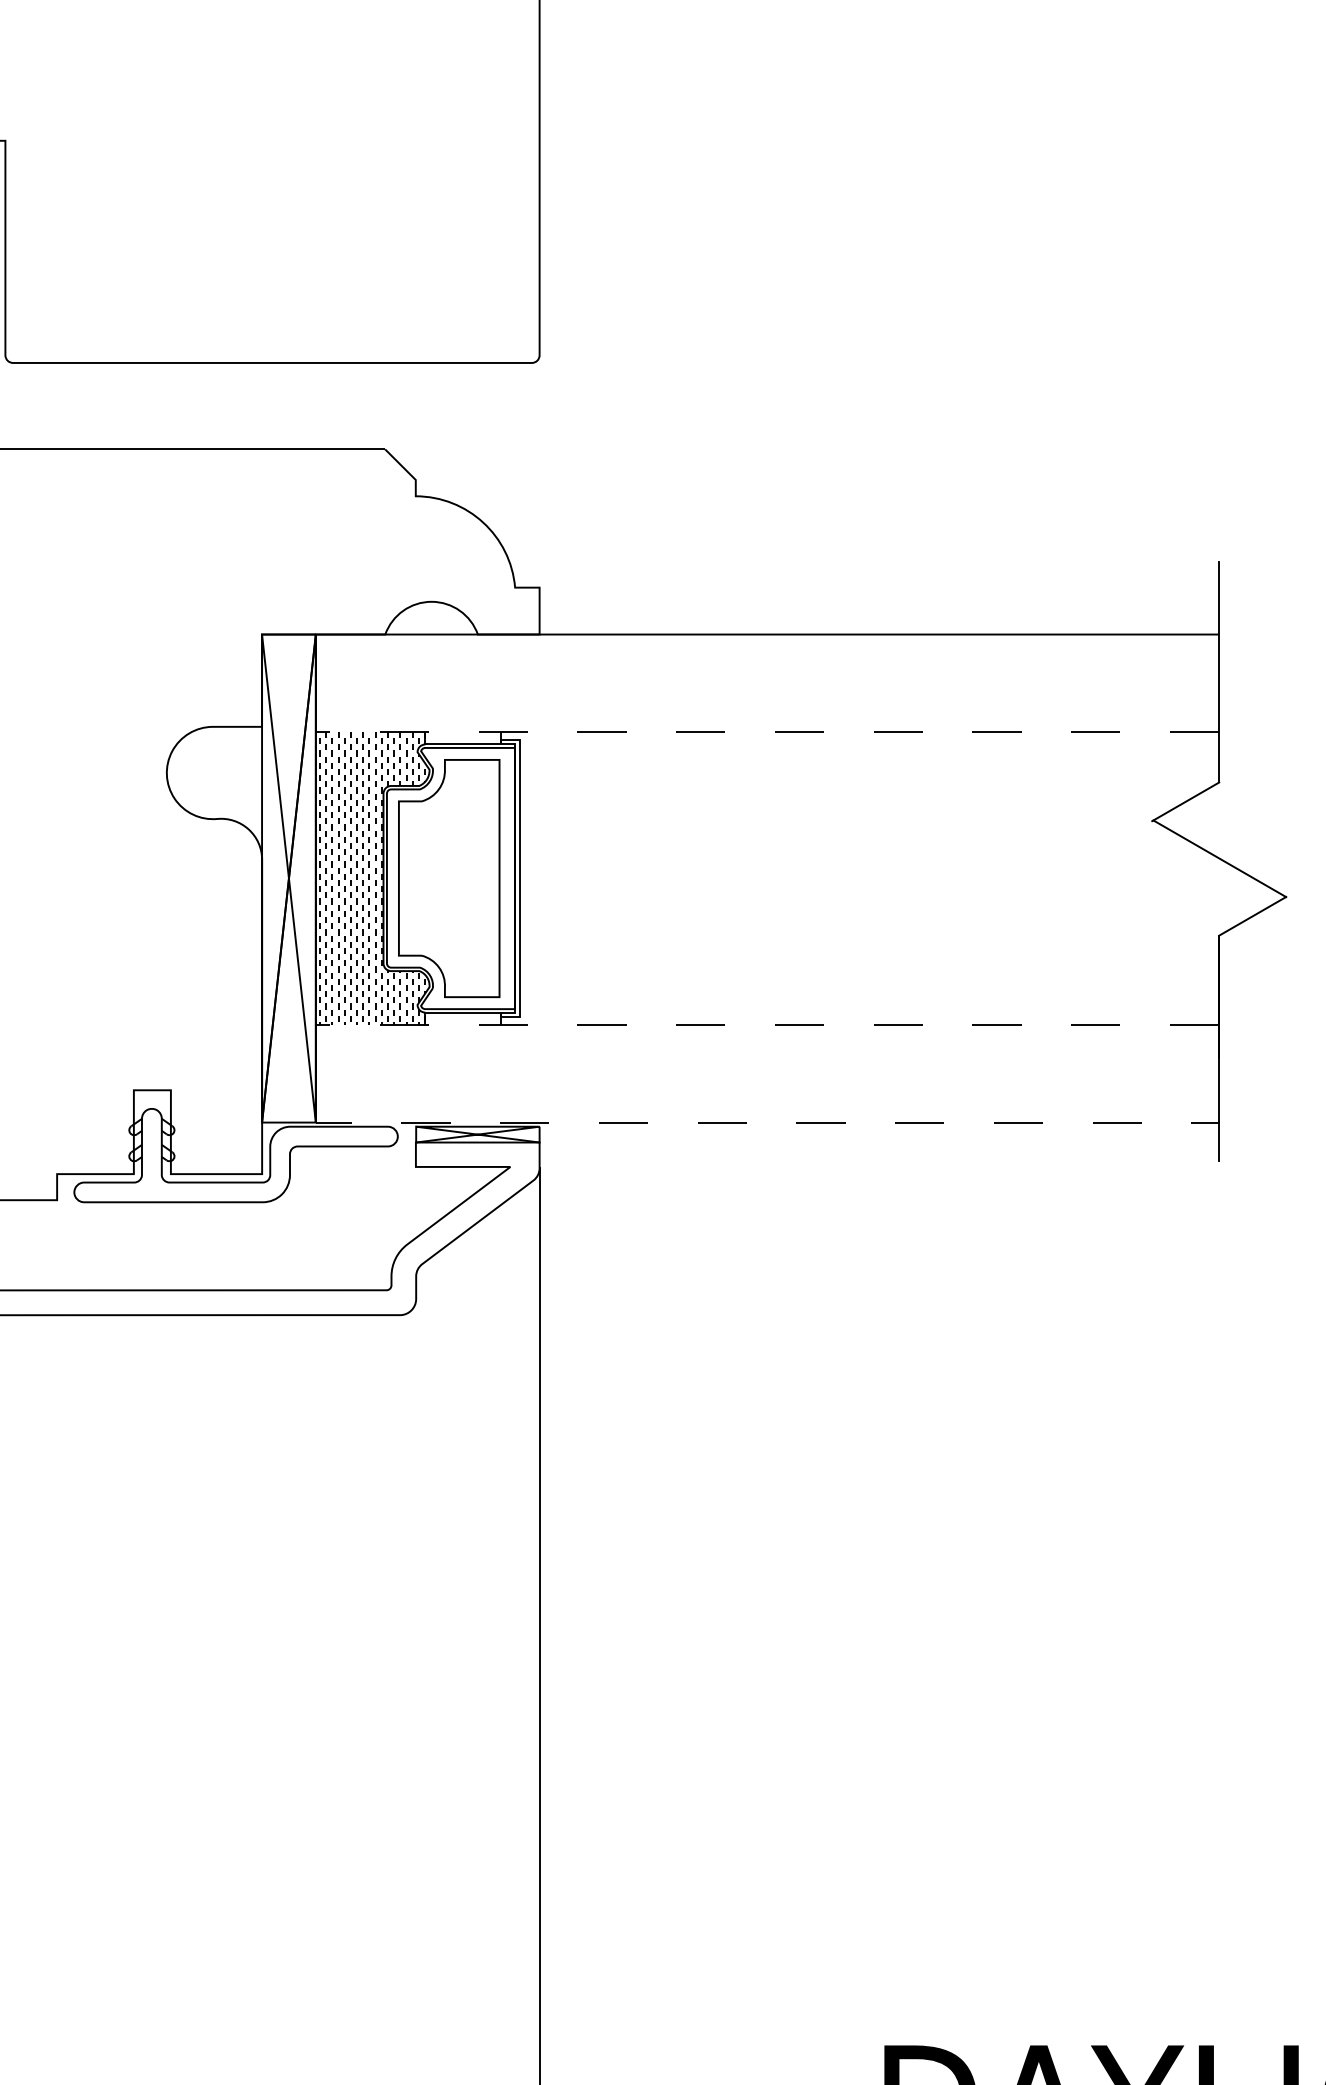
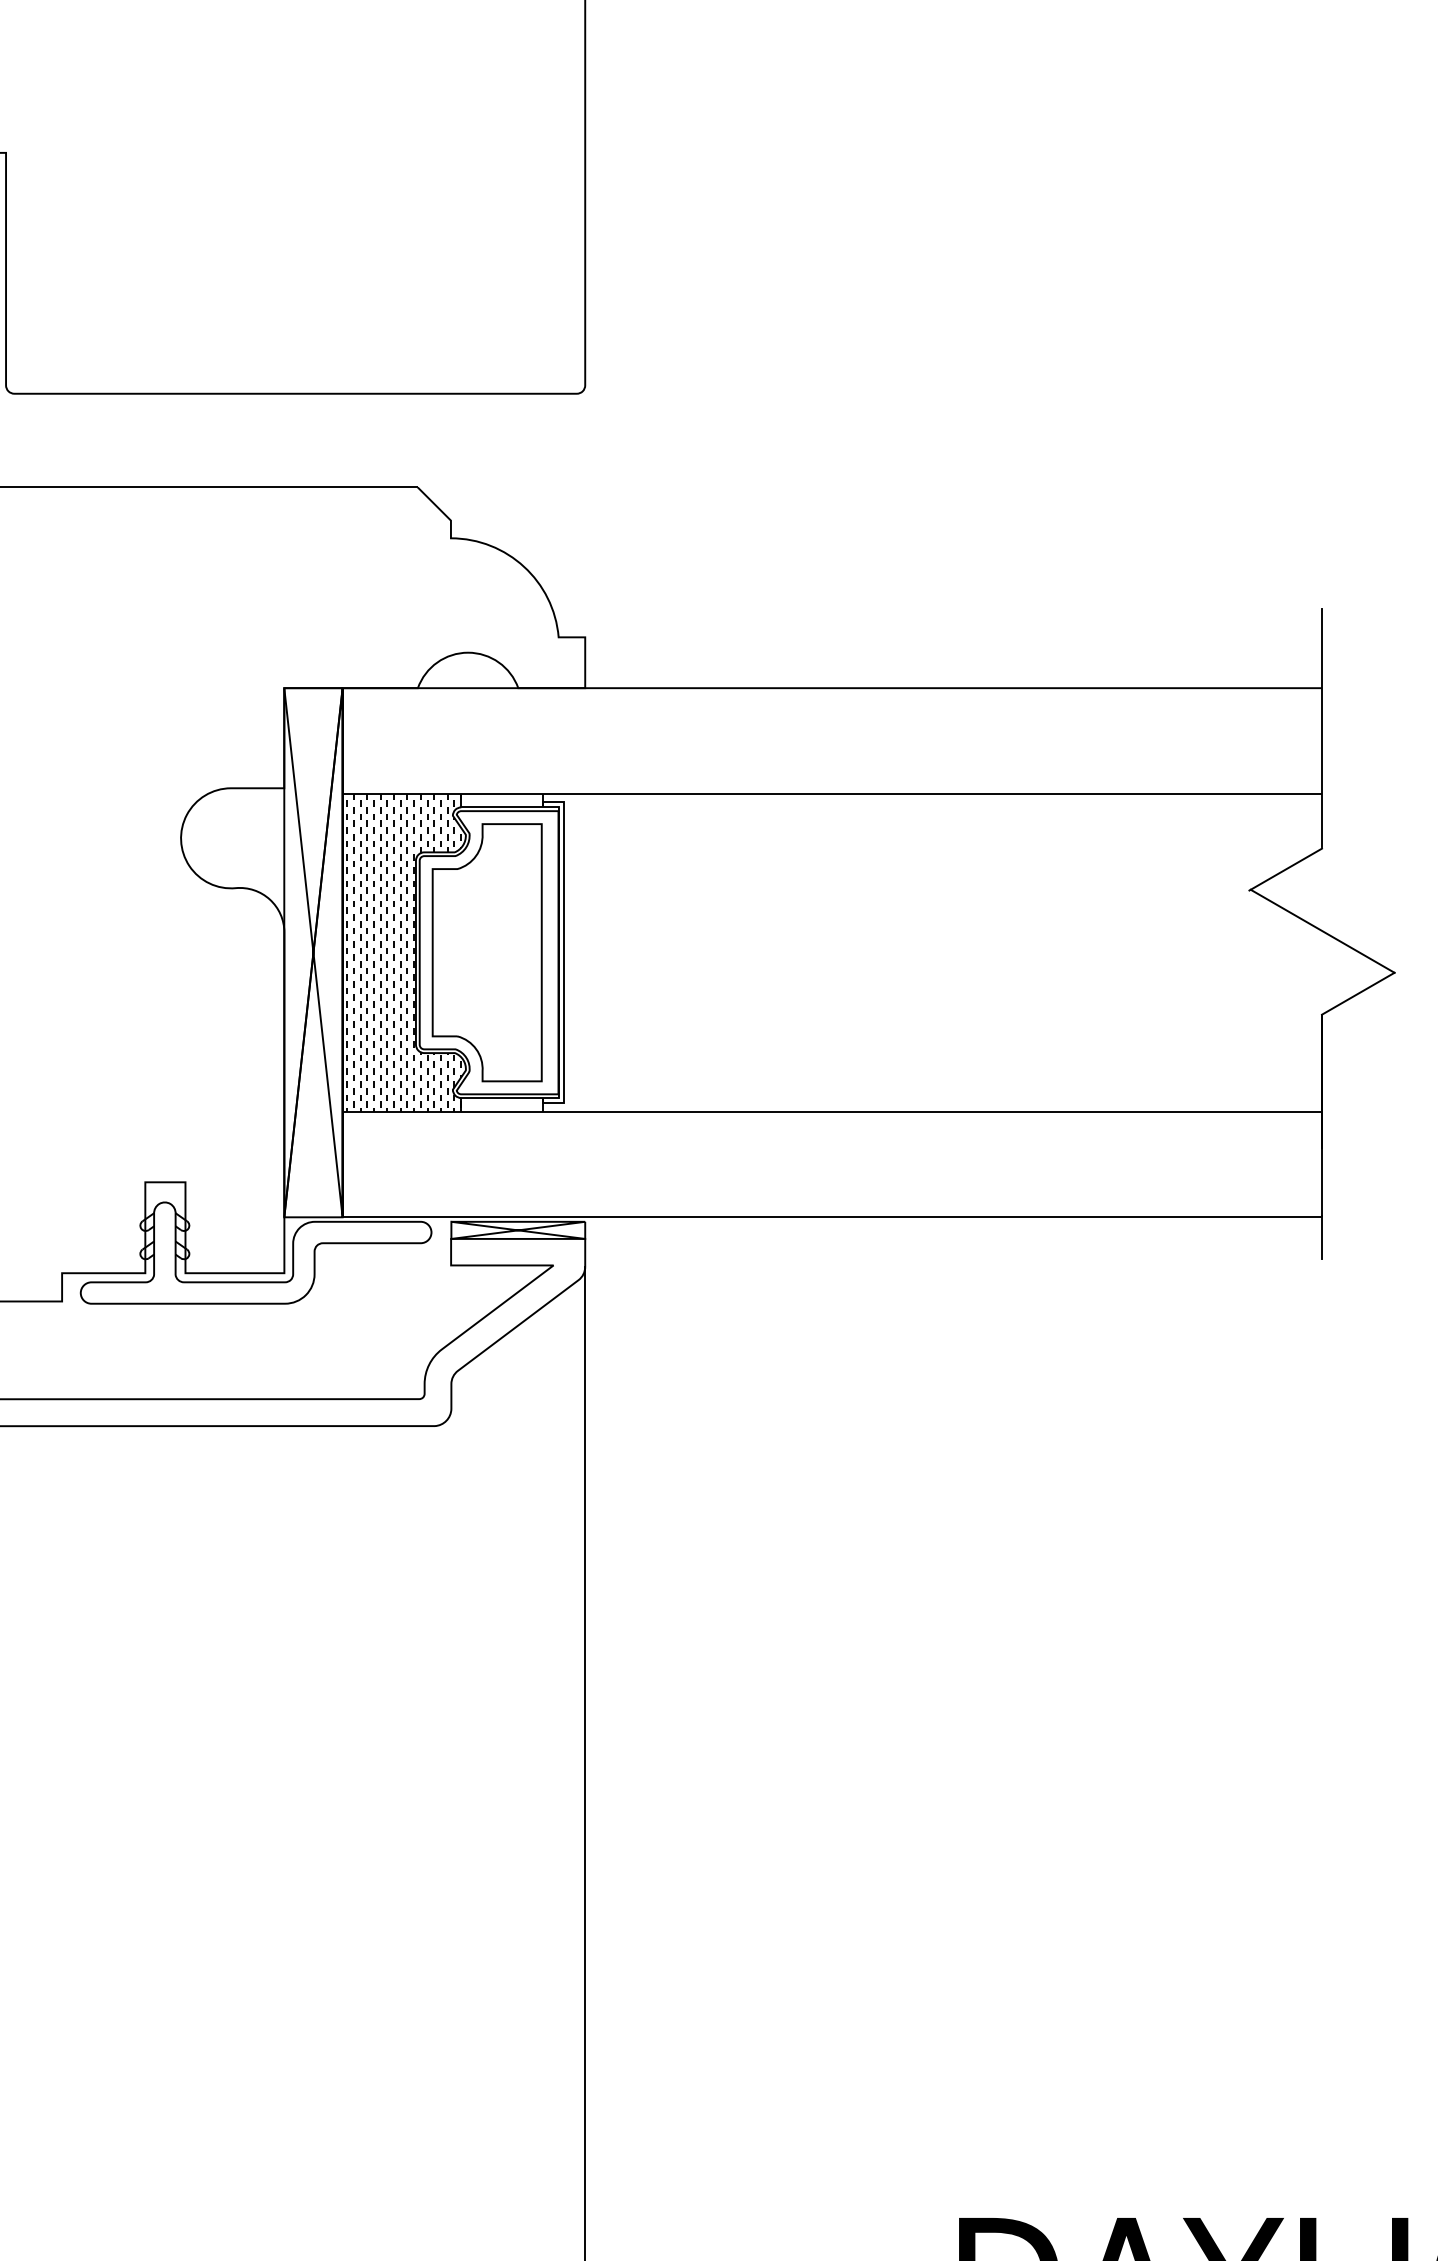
line: (717, 731) -> (778, 793), dashed -> solid
line: (315, 1073) -> (342, 1164), dashed -> solid

